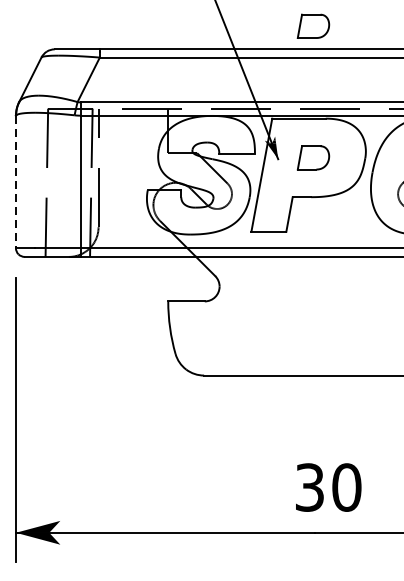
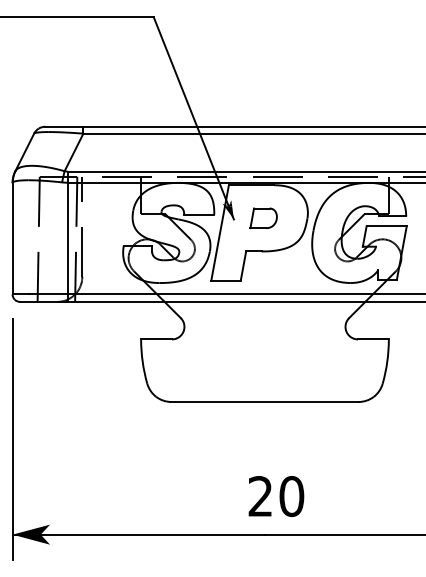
part: (313, 26) -> (263, 107), removed
line: (15, 181) -> (12, 238), dashed -> solid
text: (309, 487) -> (260, 496), 30 -> 20

